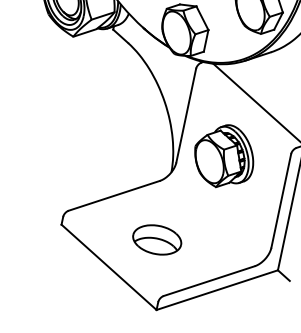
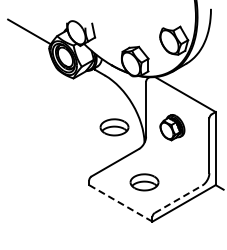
part: (125, 135) -> (114, 127), added
part: (224, 156) -> (172, 127), size x0.7
line: (108, 267) -> (120, 203), solid -> dashed
line: (209, 281) -> (178, 199), solid -> dashed

